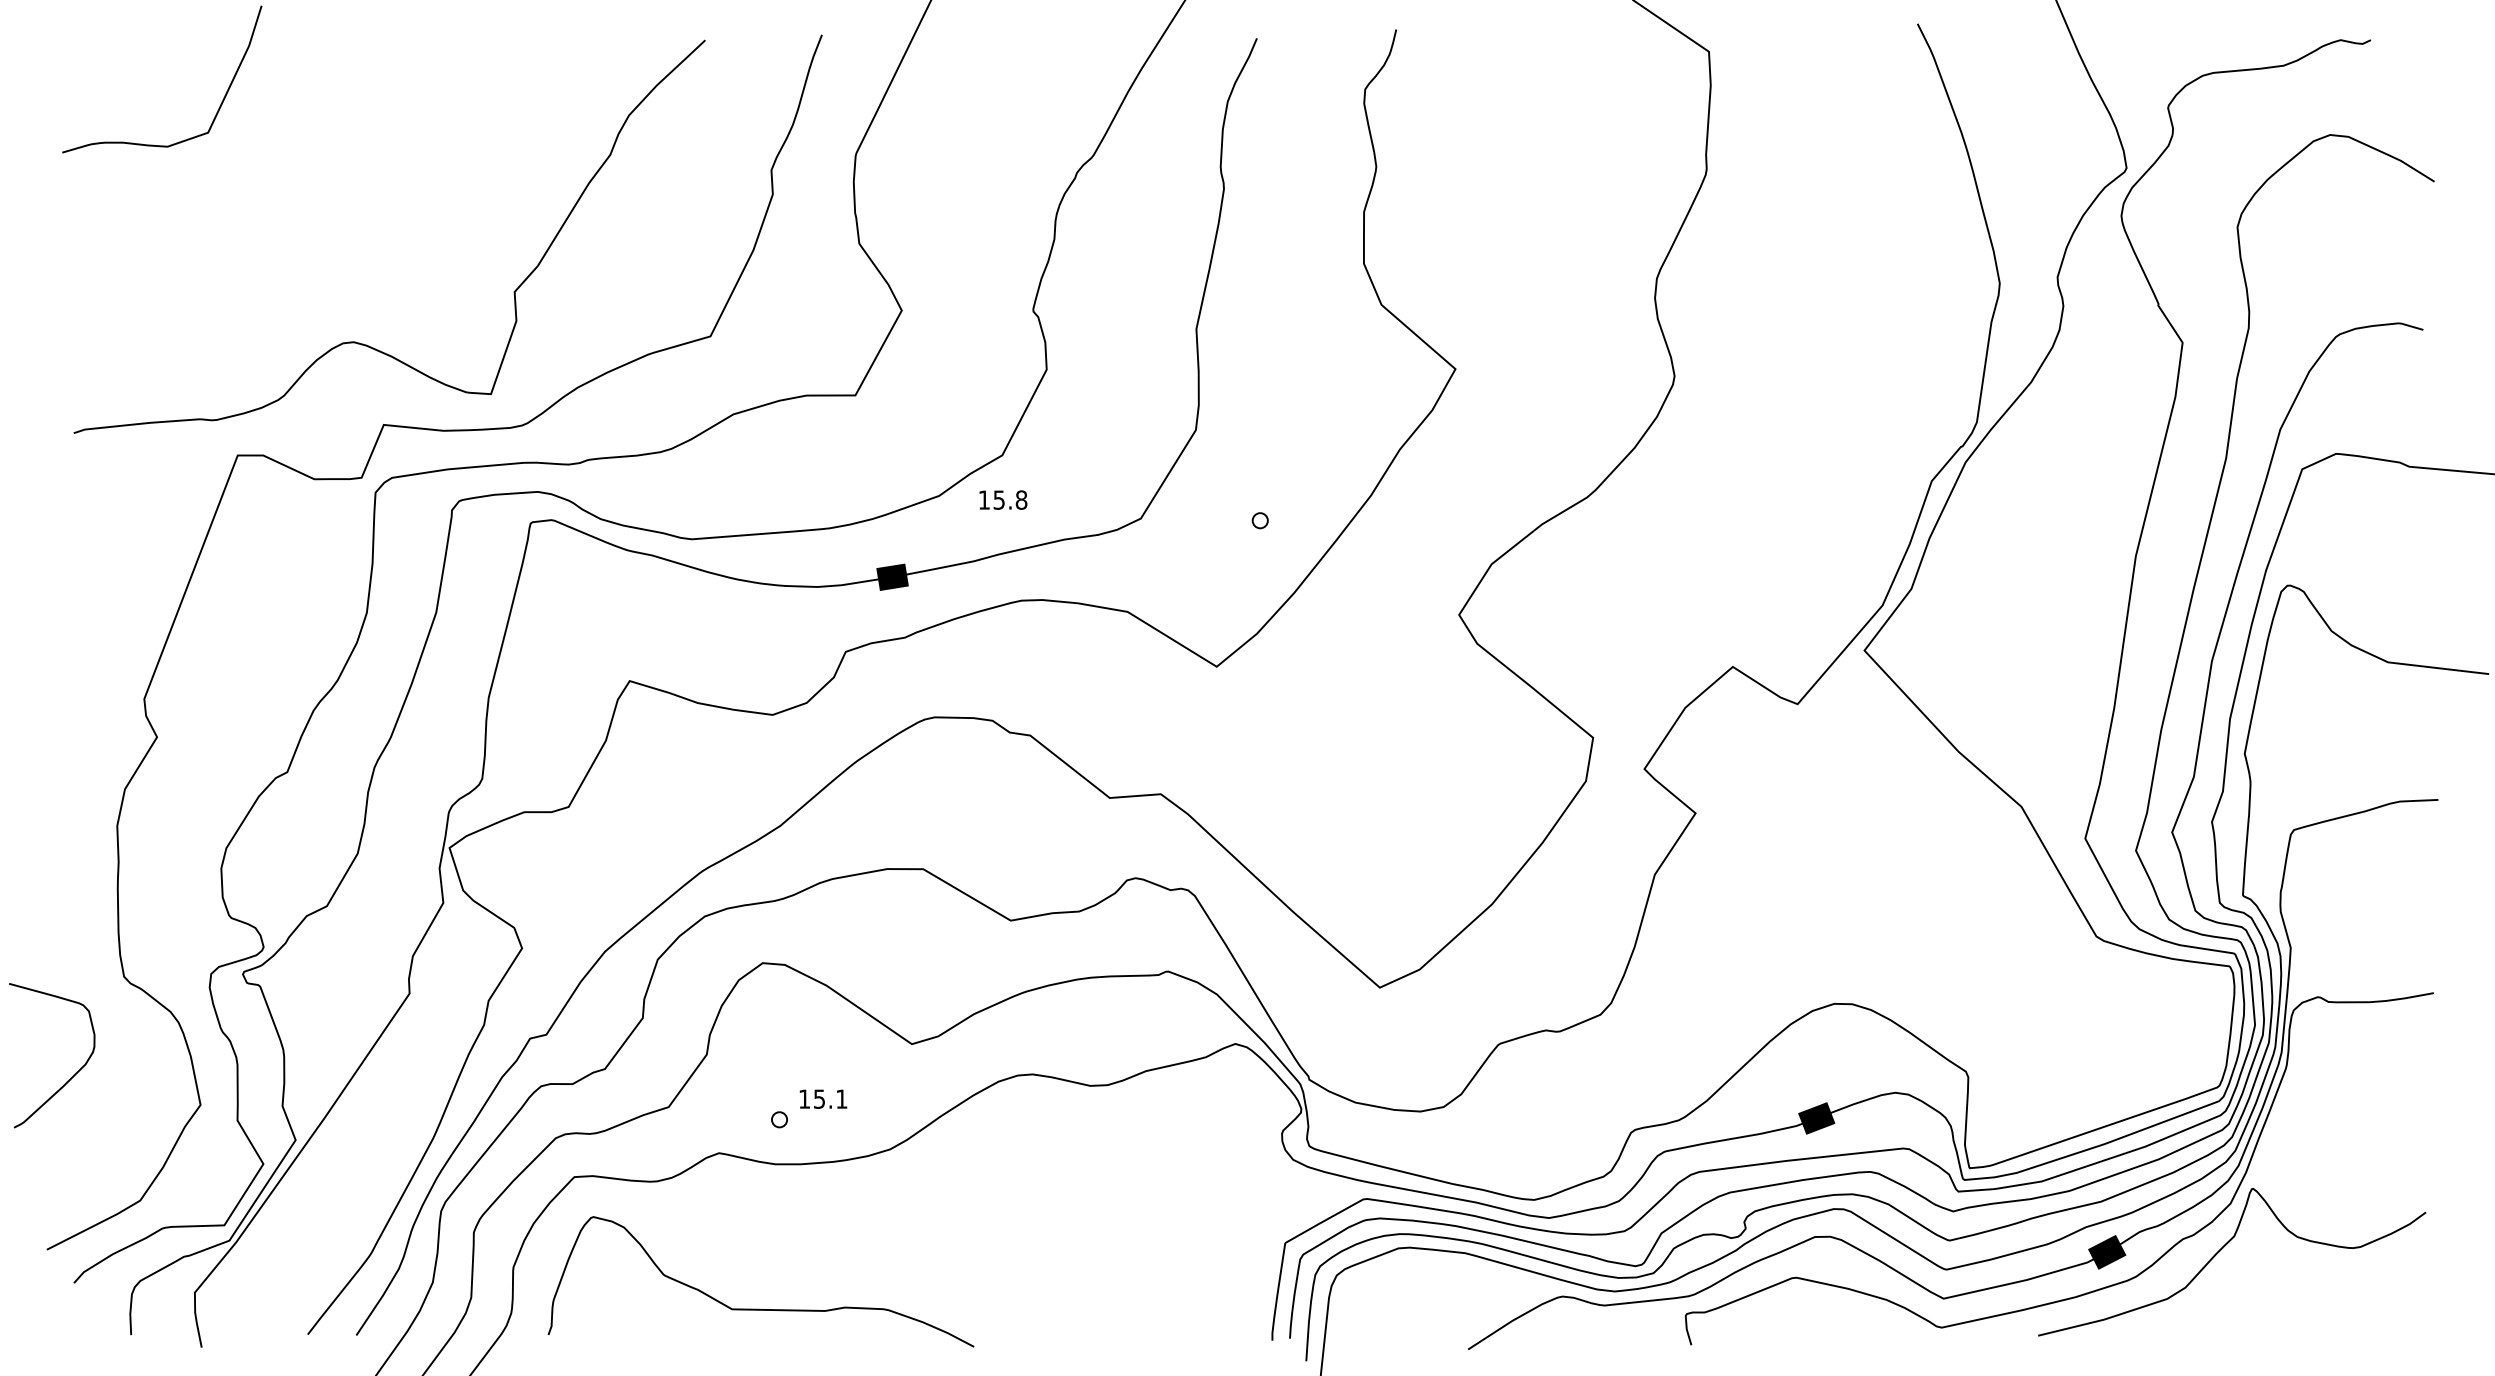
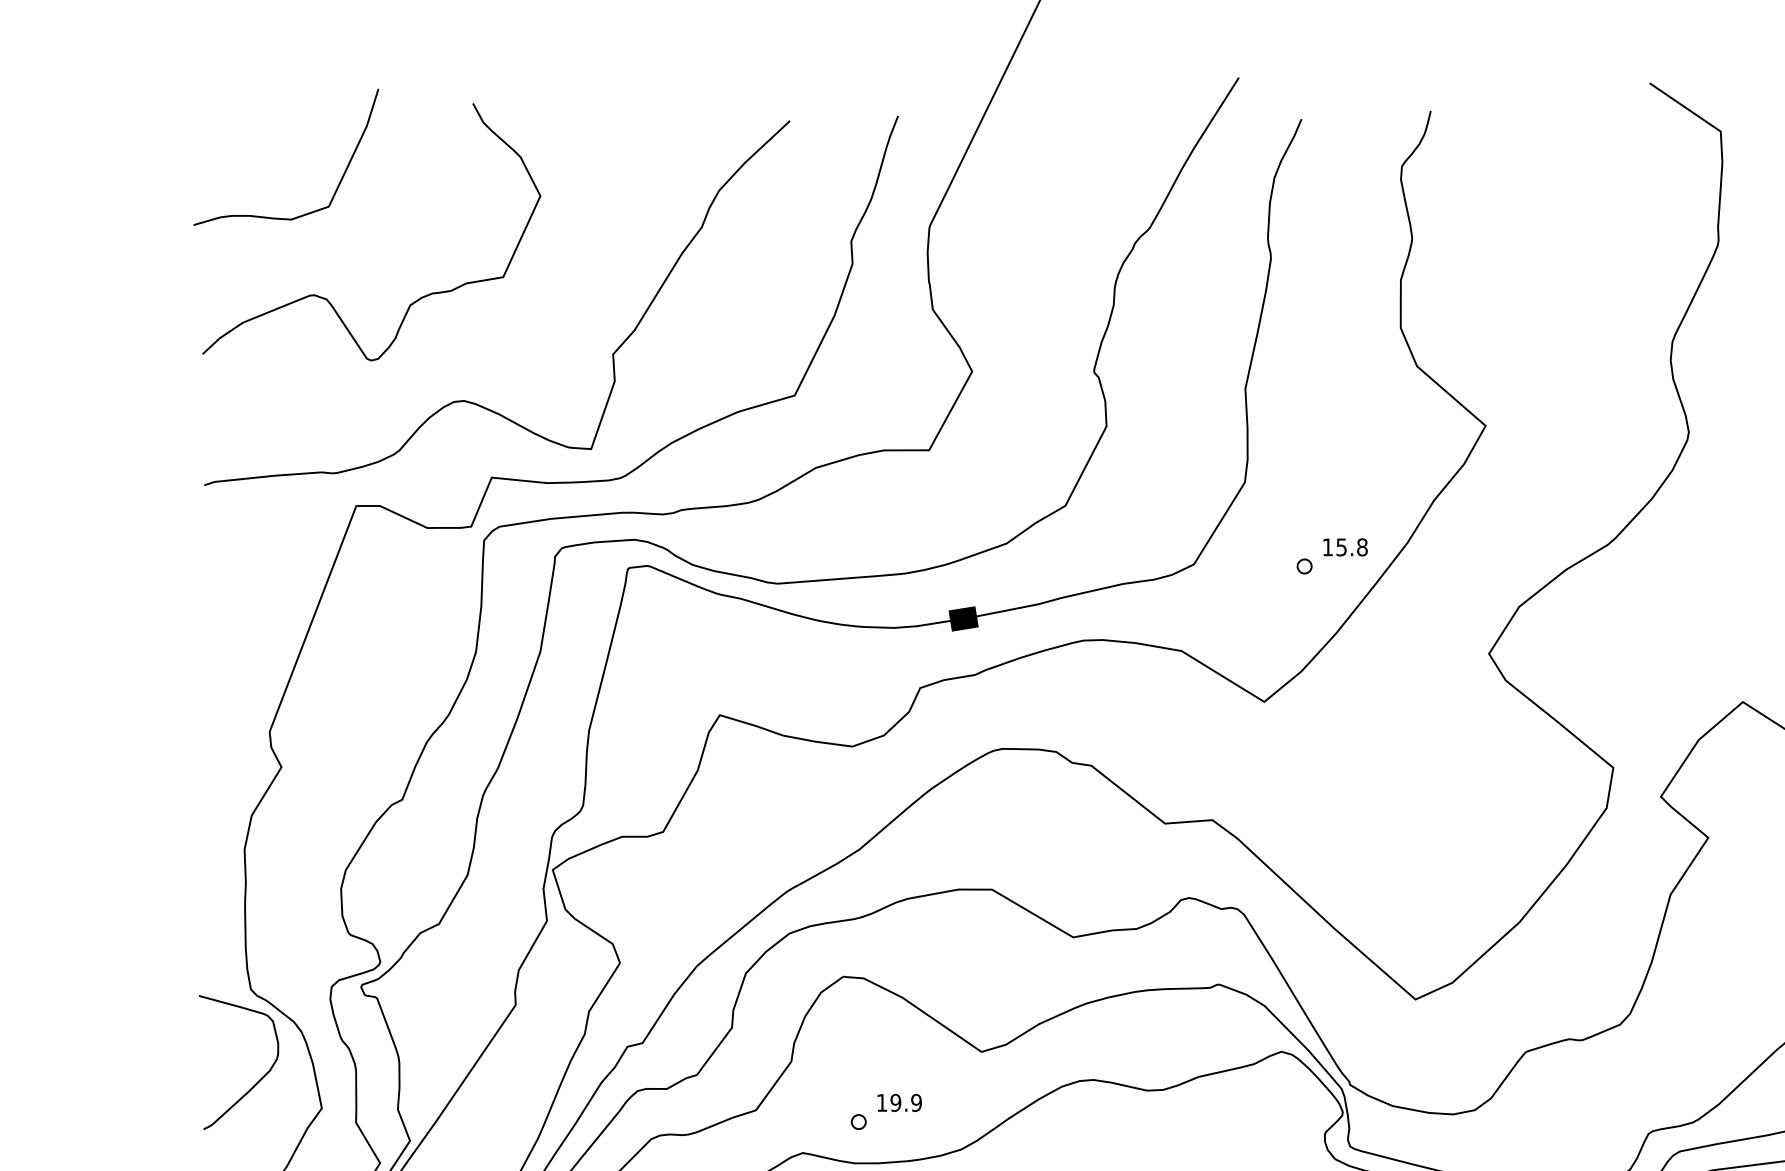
curve: (205, 231) -> (326, 298), added
text: (1003, 499) -> (1345, 546), moved
curve: (71, 1076) -> (256, 1081), moved
text: (830, 1098) -> (906, 1102), 15.1 -> 19.9

